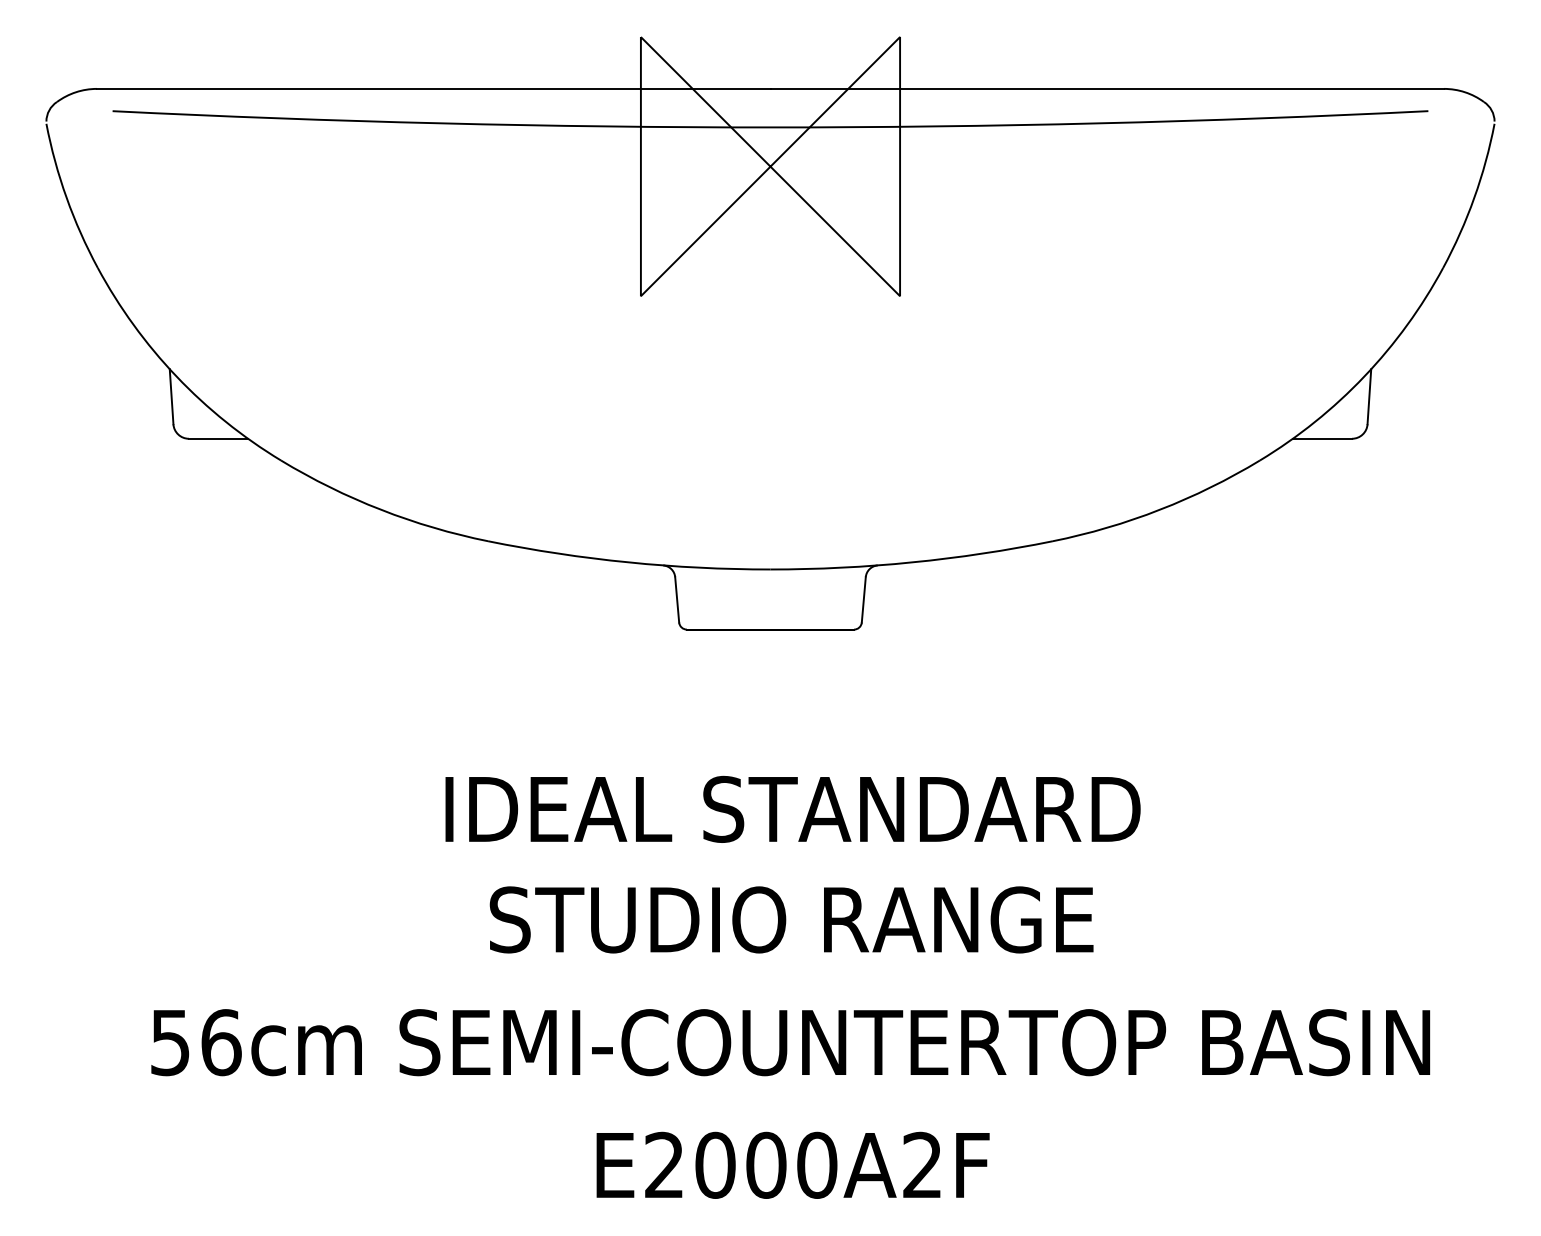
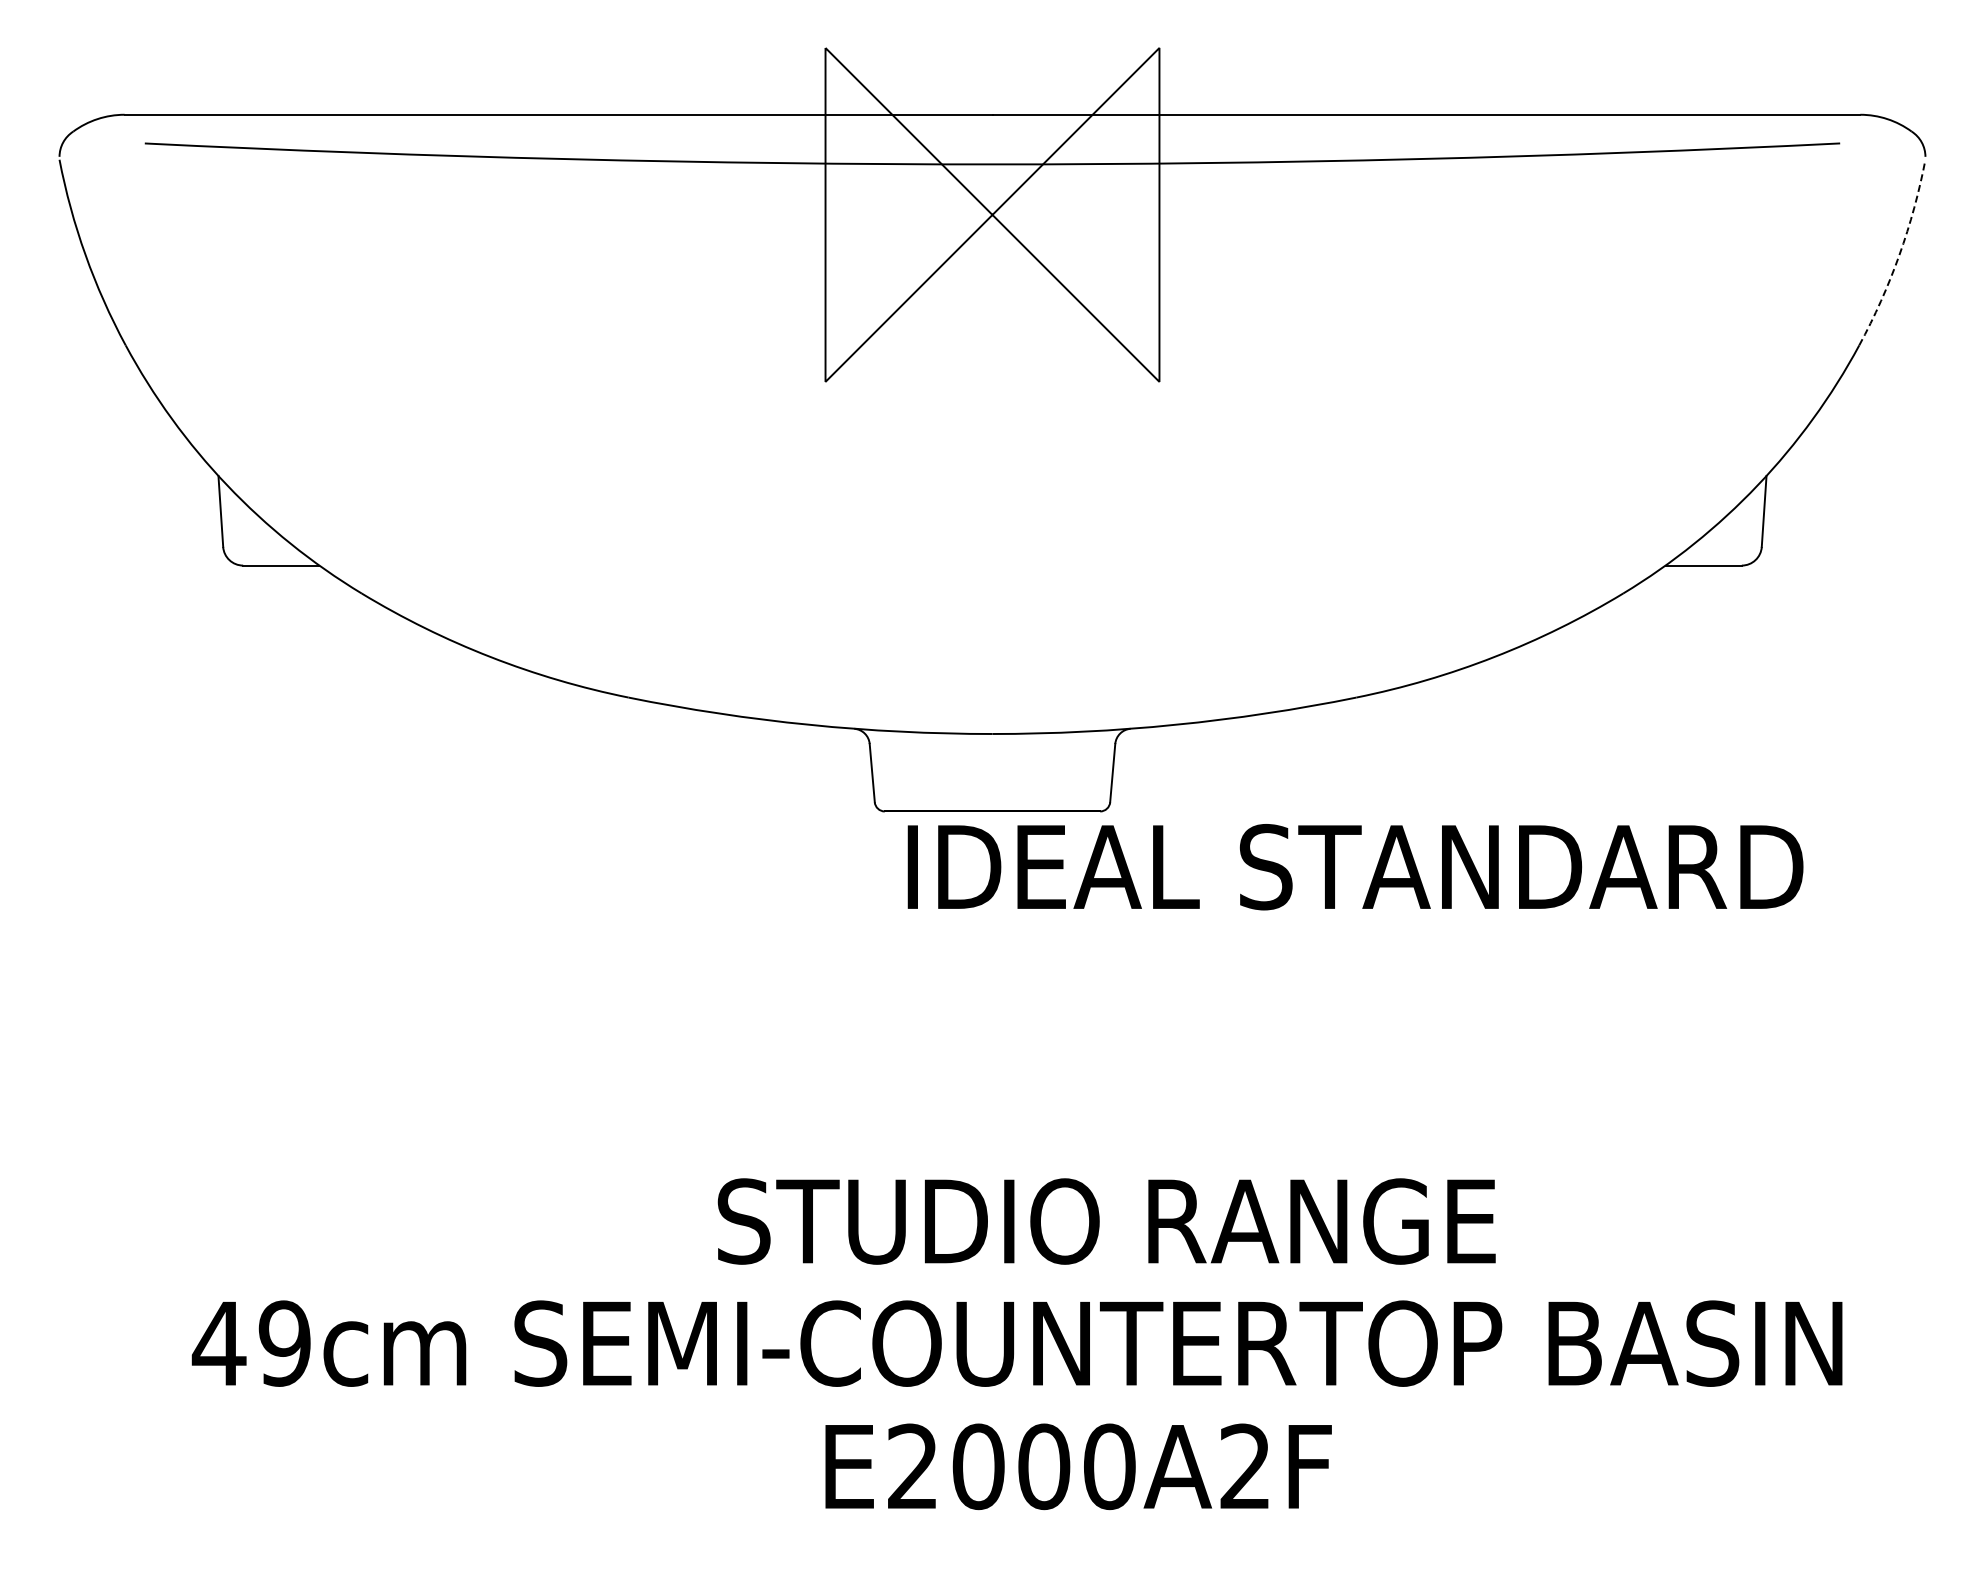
arc: (1474, 198) -> (1899, 255), solid -> dashed
text: (793, 809) -> (1355, 867), moved
text: (791, 919) -> (1106, 1221), moved
text: (195, 1042) -> (251, 1343), 56cm -> 49cm
text: (793, 1165) -> (1078, 1466), moved

